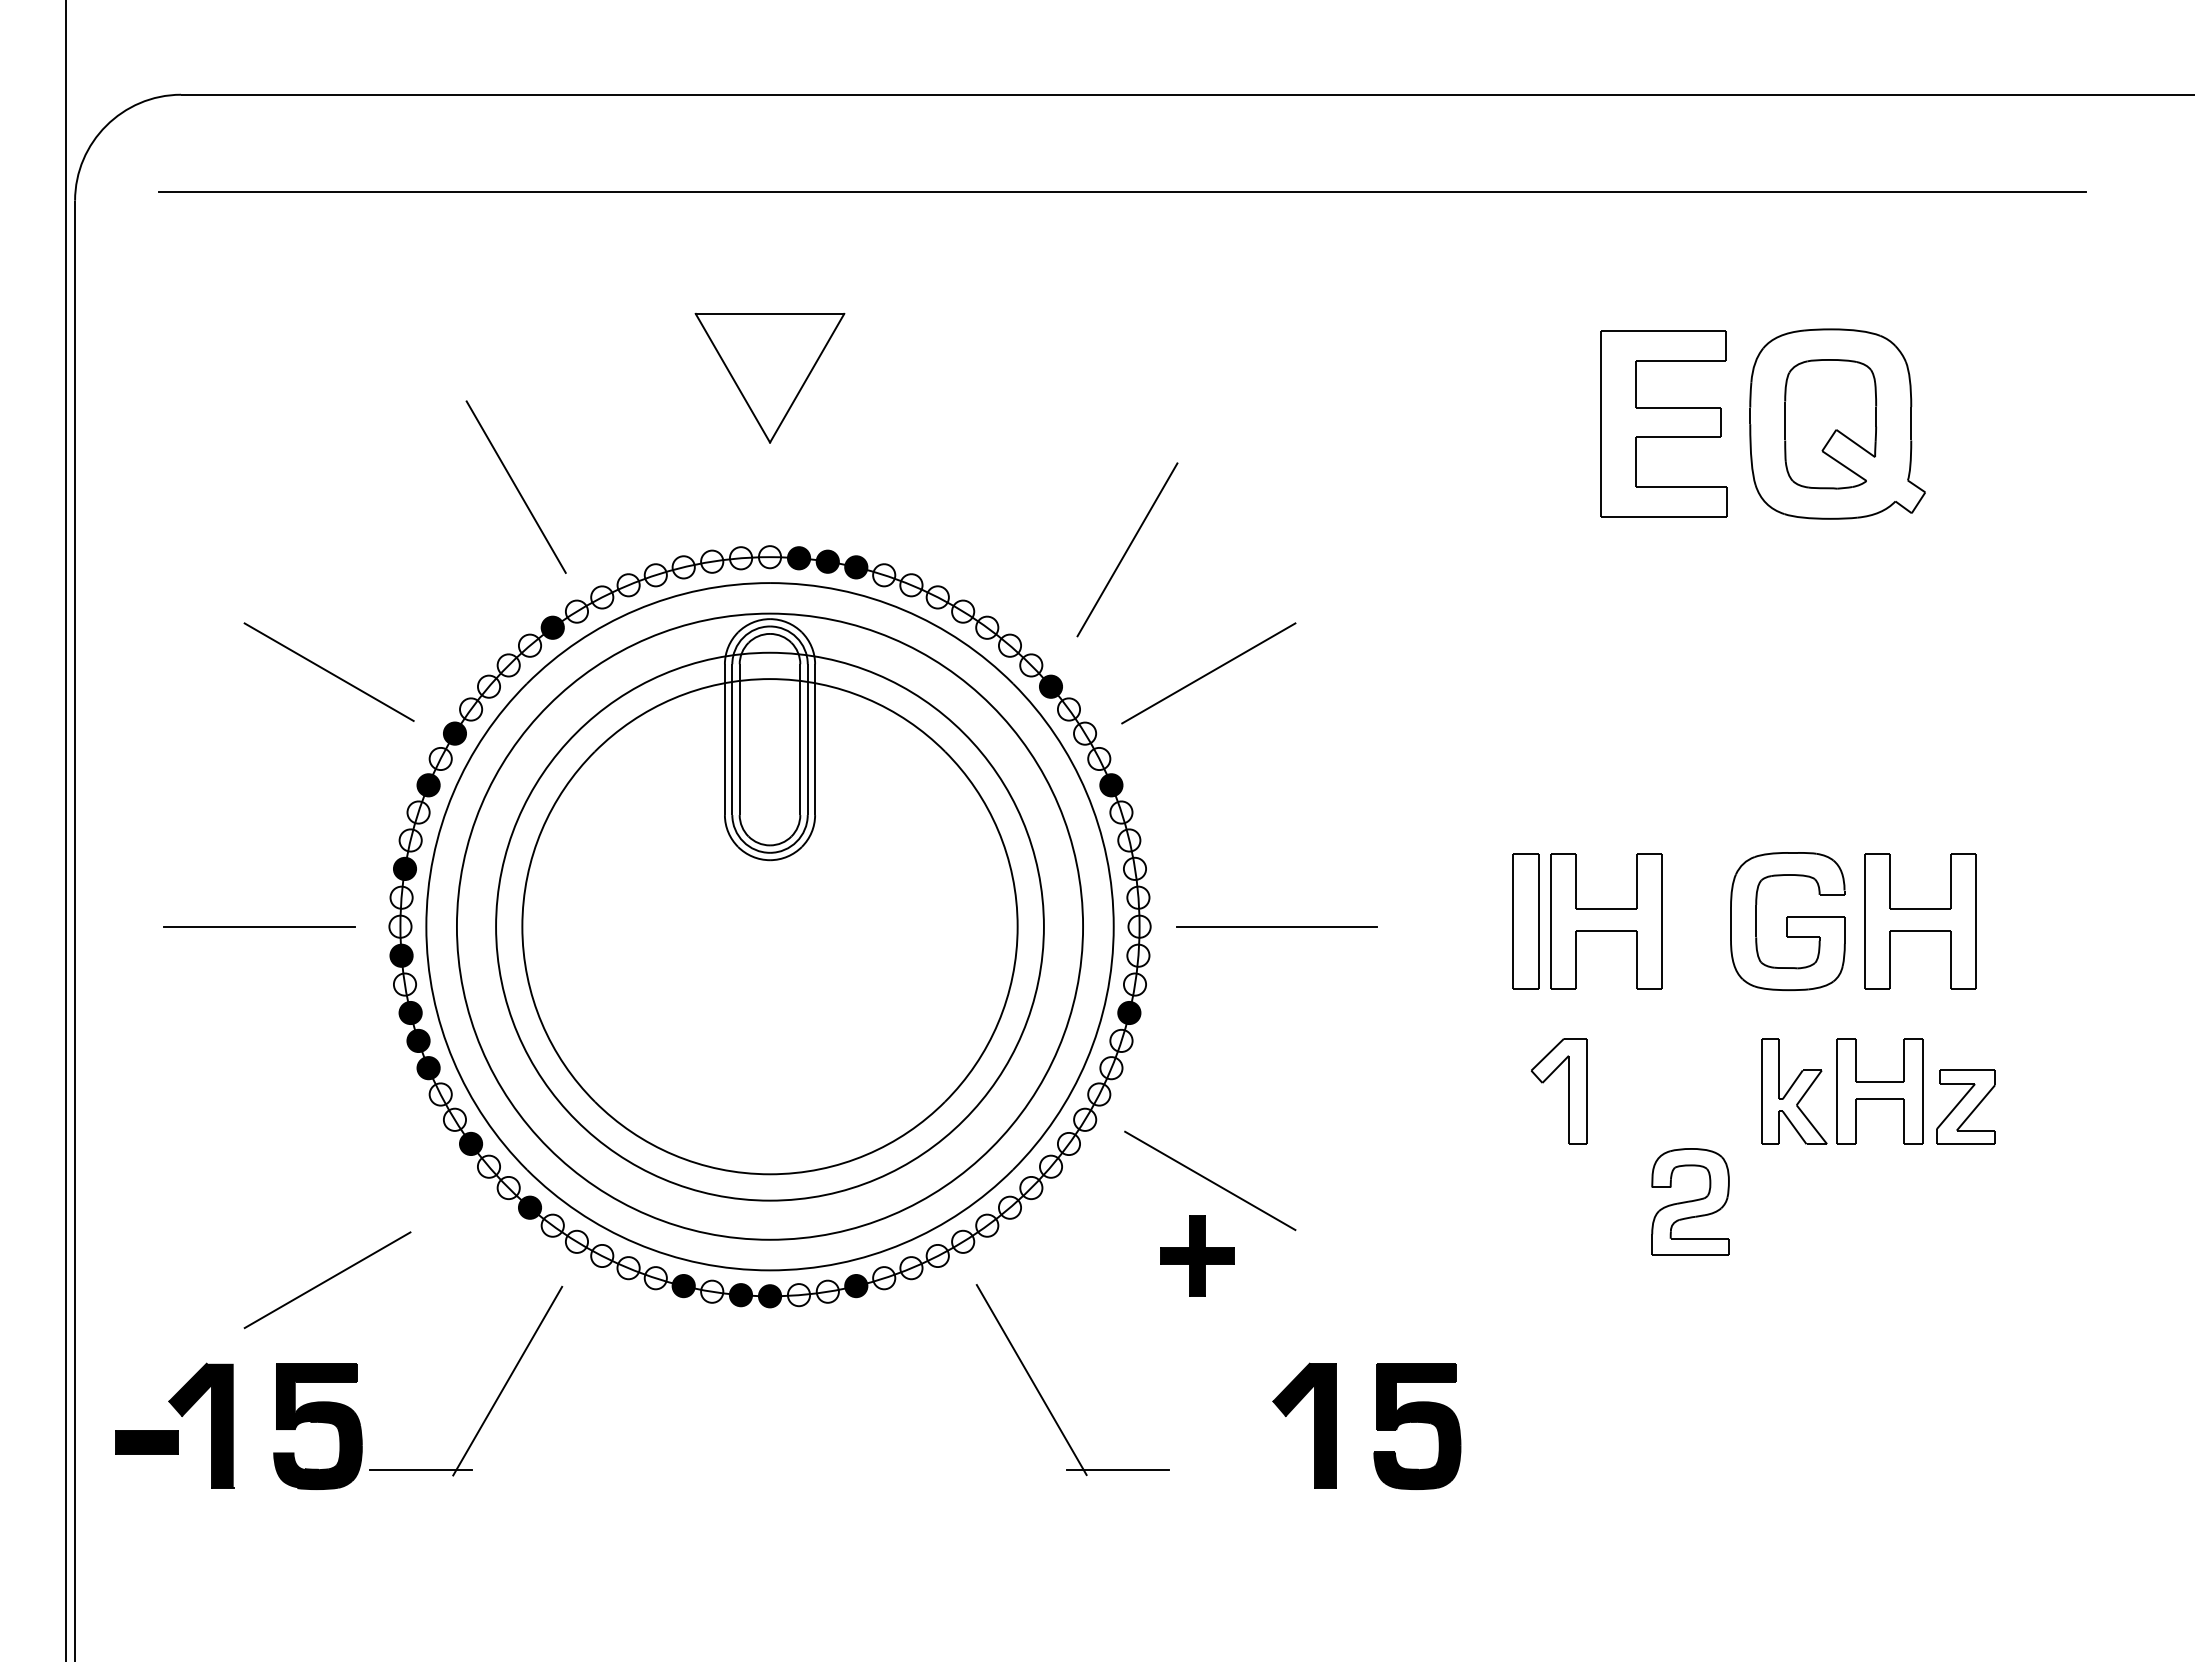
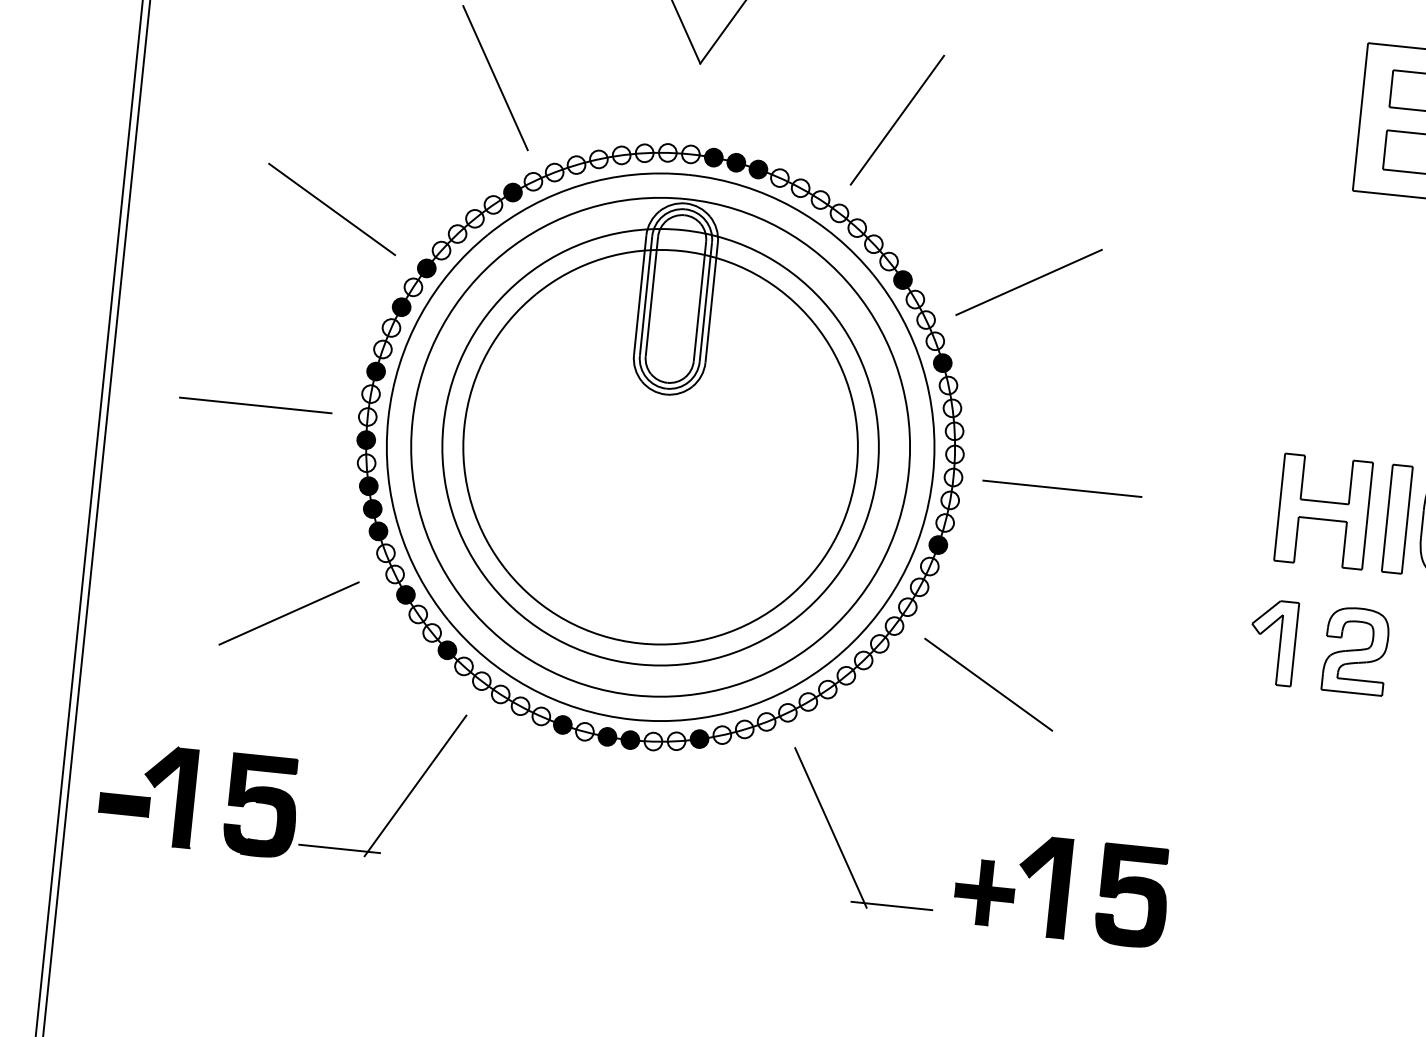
line: (1127, 549) -> (897, 119), moved
part: (1525, 921) -> (1396, 519), moved
part: (1690, 1201) -> (1356, 650), moved
part: (1197, 1255) -> (985, 892), moved
line: (327, 1280) -> (288, 613), moved

